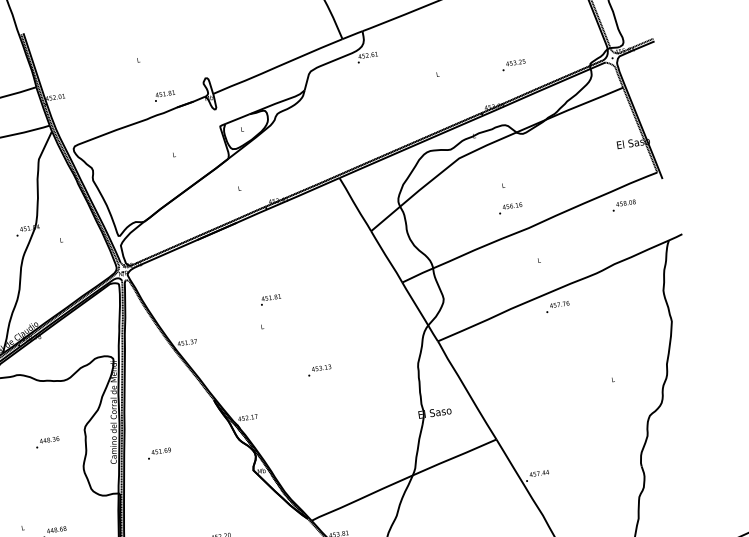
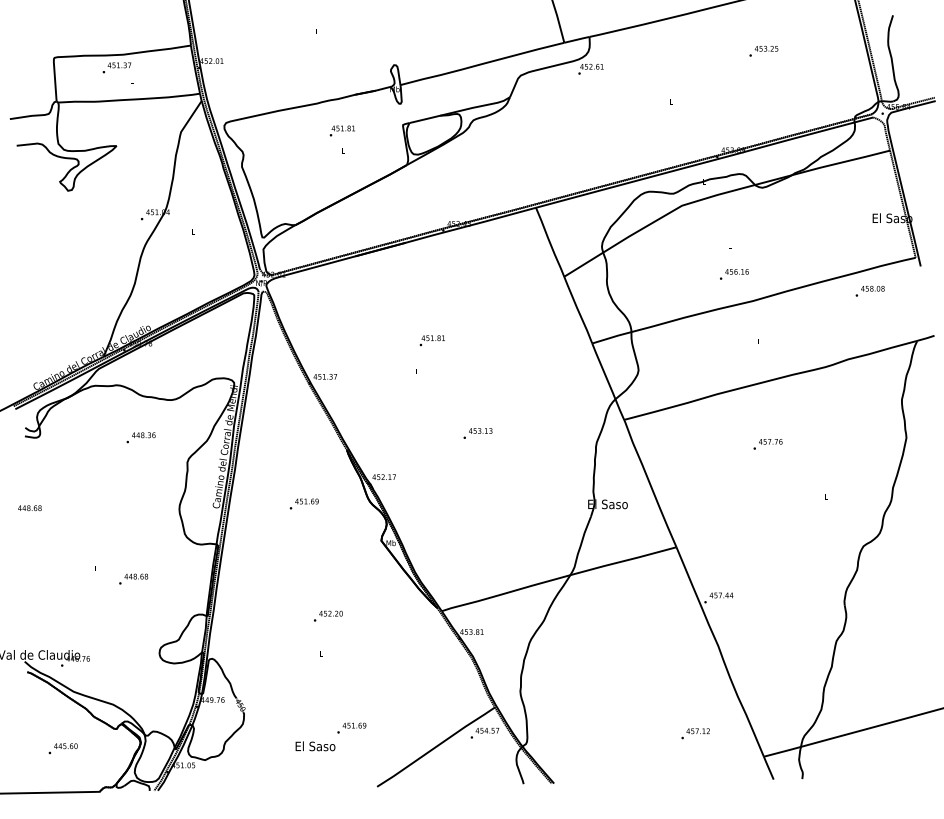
text: (513, 64) -> (763, 50), moved
text: (163, 95) -> (341, 130), moved
text: (557, 307) -> (767, 444), moved
text: (47, 442) -> (140, 437), moved
text: (158, 453) -> (303, 503), moved

